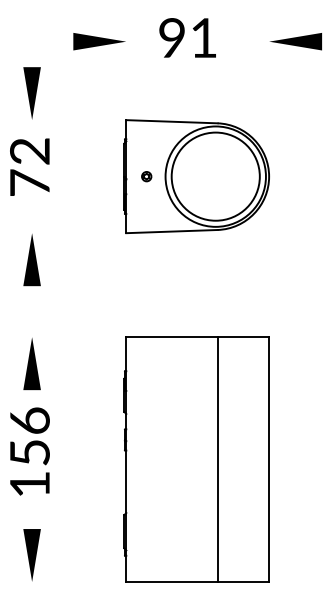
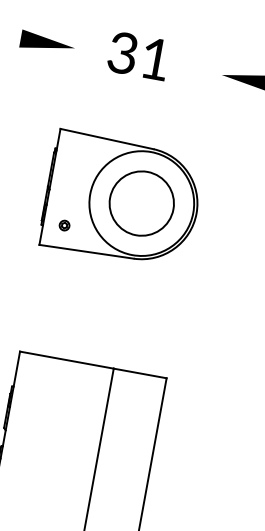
text: (172, 37) -> (123, 52), 91 -> 31
part: (146, 176) -> (64, 225), moved
circle: (215, 176) -> (141, 203), size x0.7

